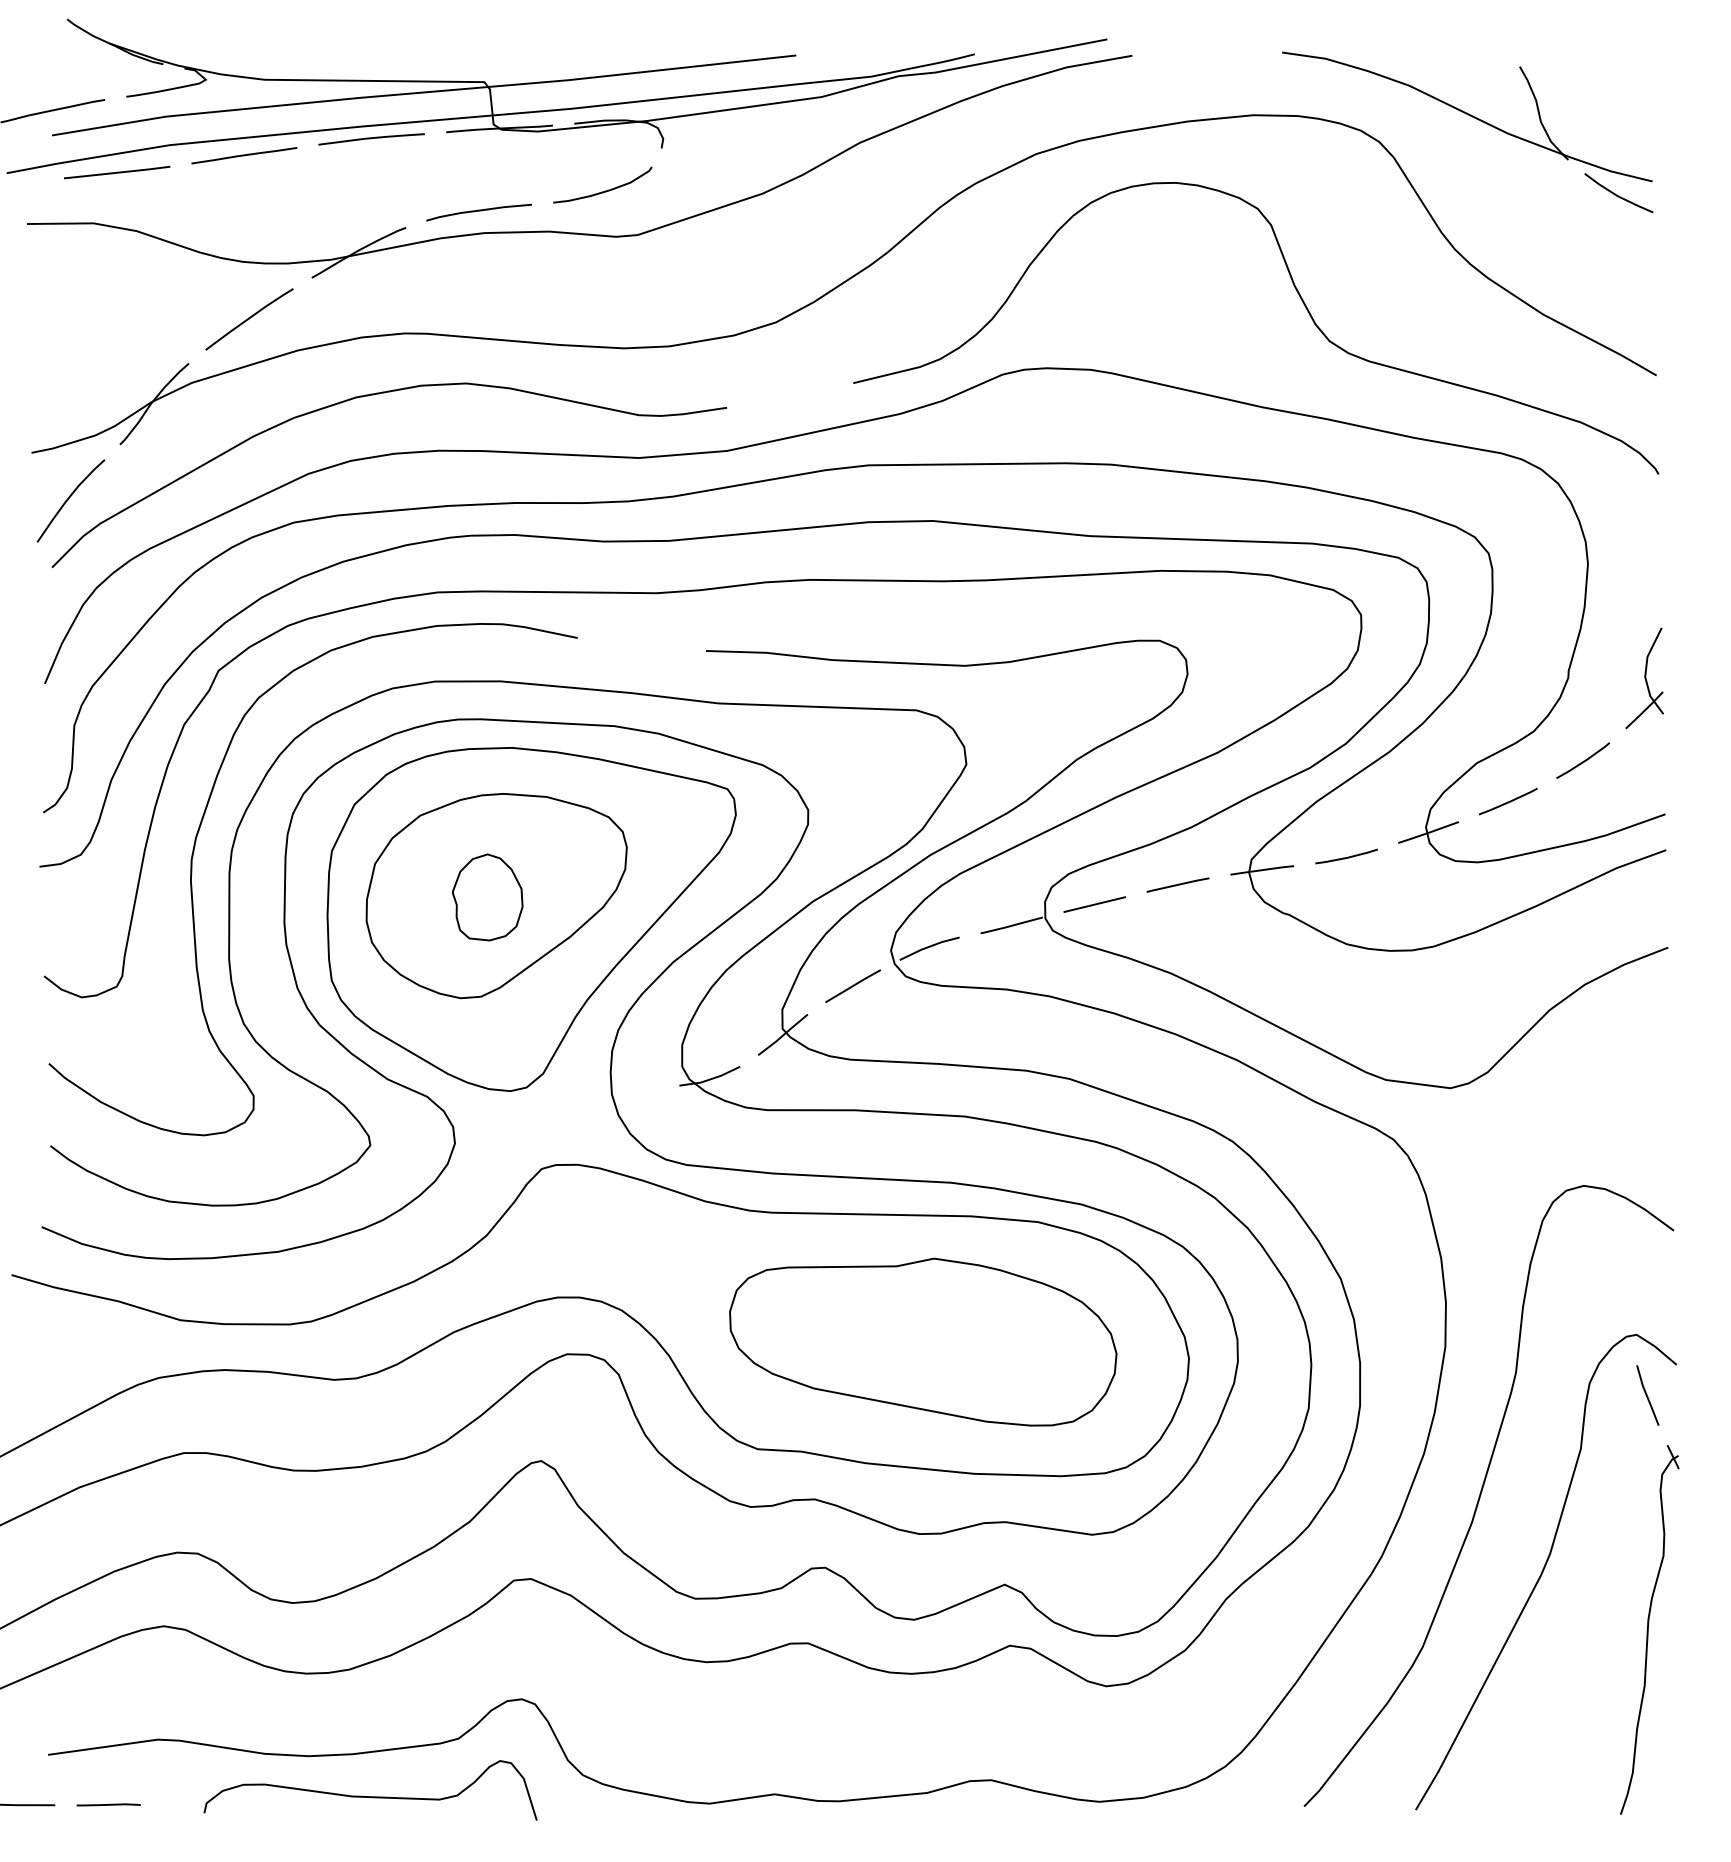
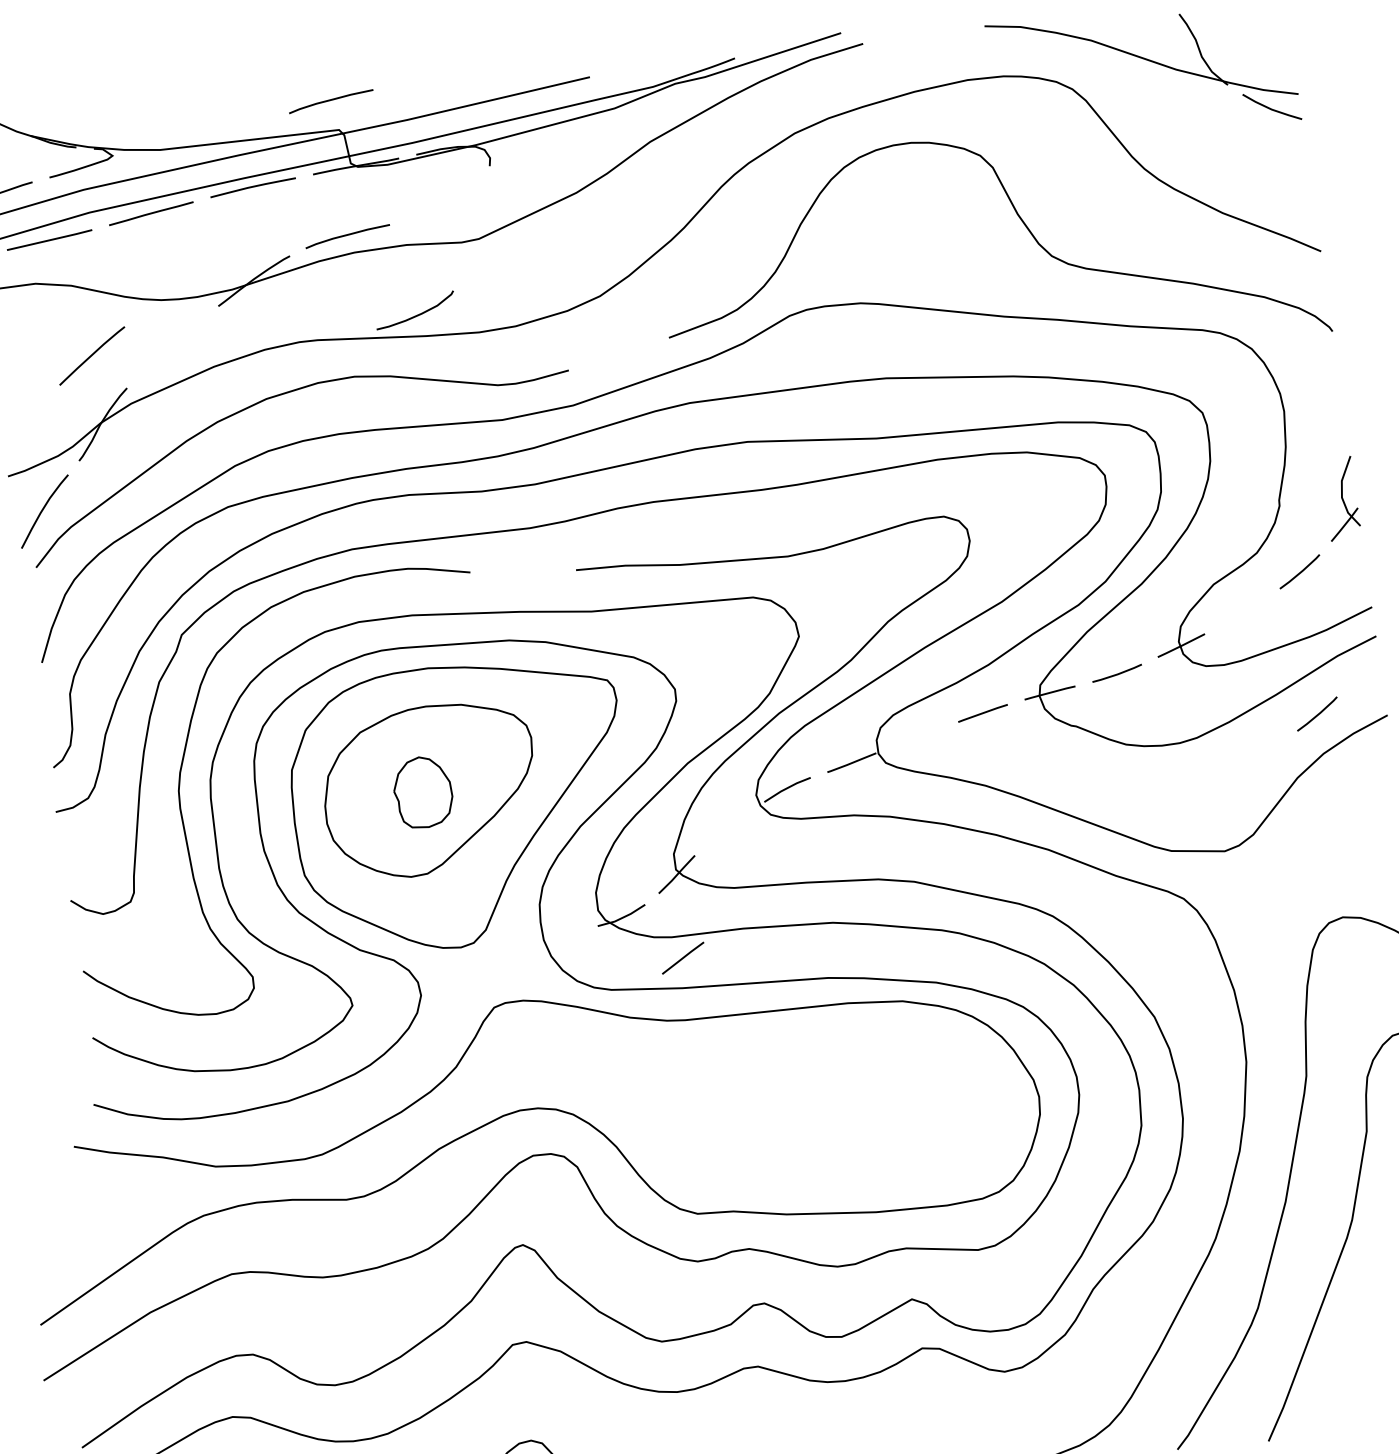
curve: (478, 45) -> (330, 100), added
curve: (604, 190) -> (417, 314), moved
curve: (249, 319) -> (92, 356), moved
line: (1507, 801) -> (1242, 612), removed
line: (1094, 904) -> (917, 737), removed
line: (1583, 935) -> (1317, 713), added
line: (852, 985) -> (682, 957), moved
part: (923, 1341) -> (821, 1109), removed

